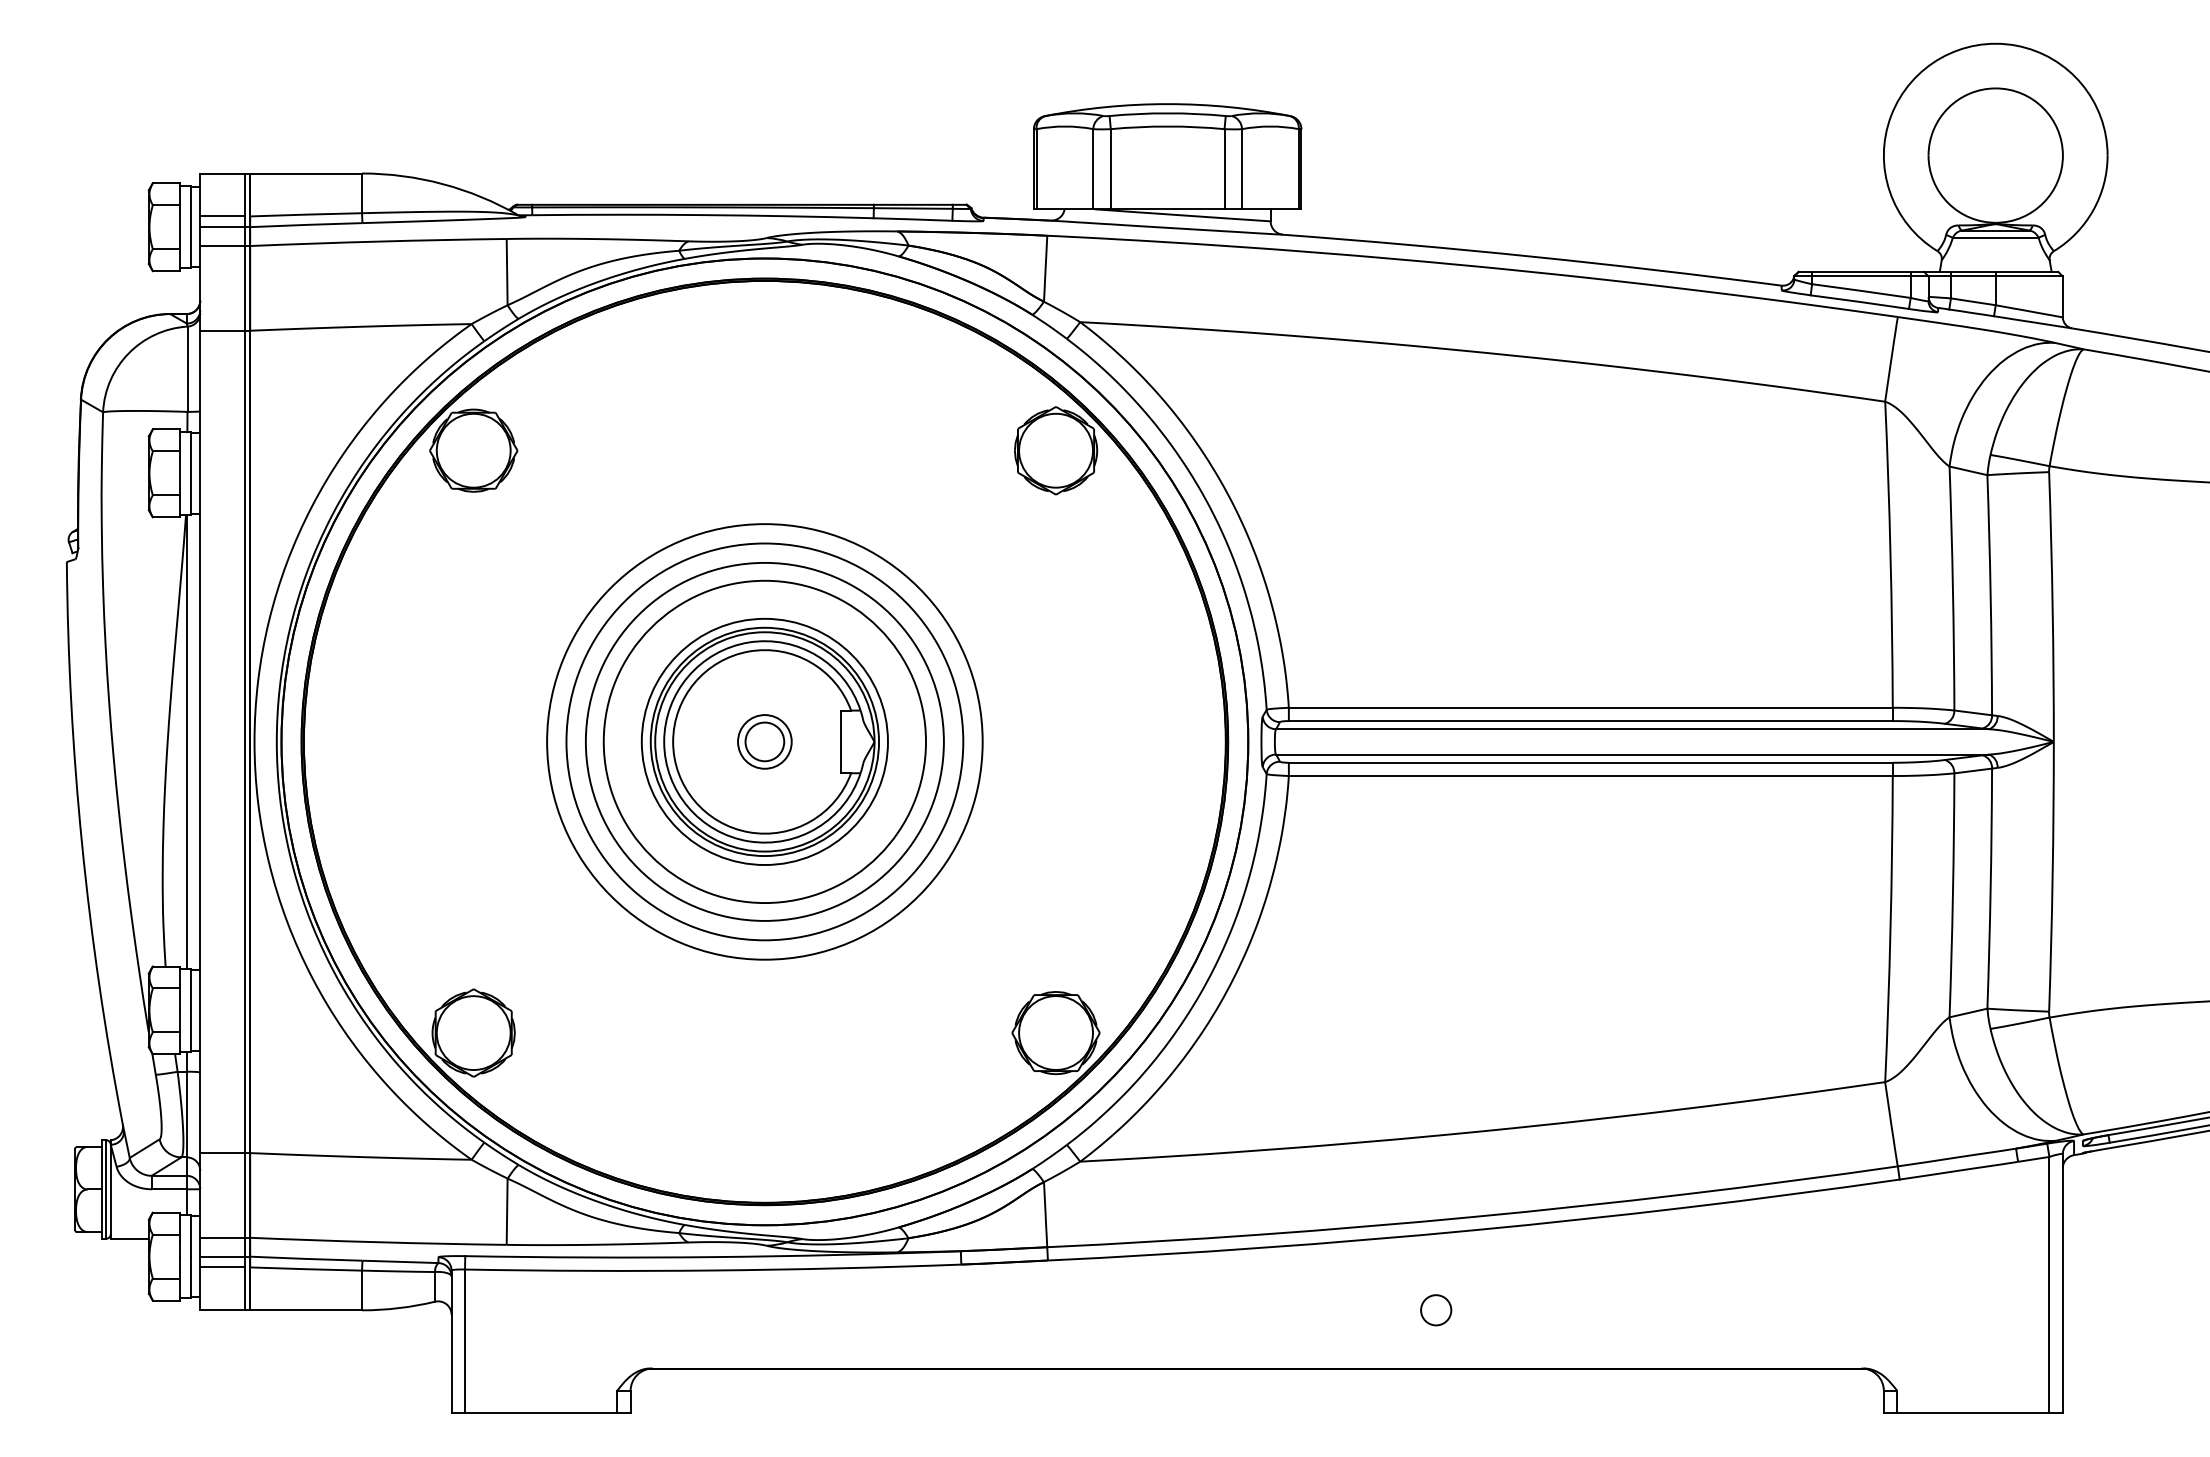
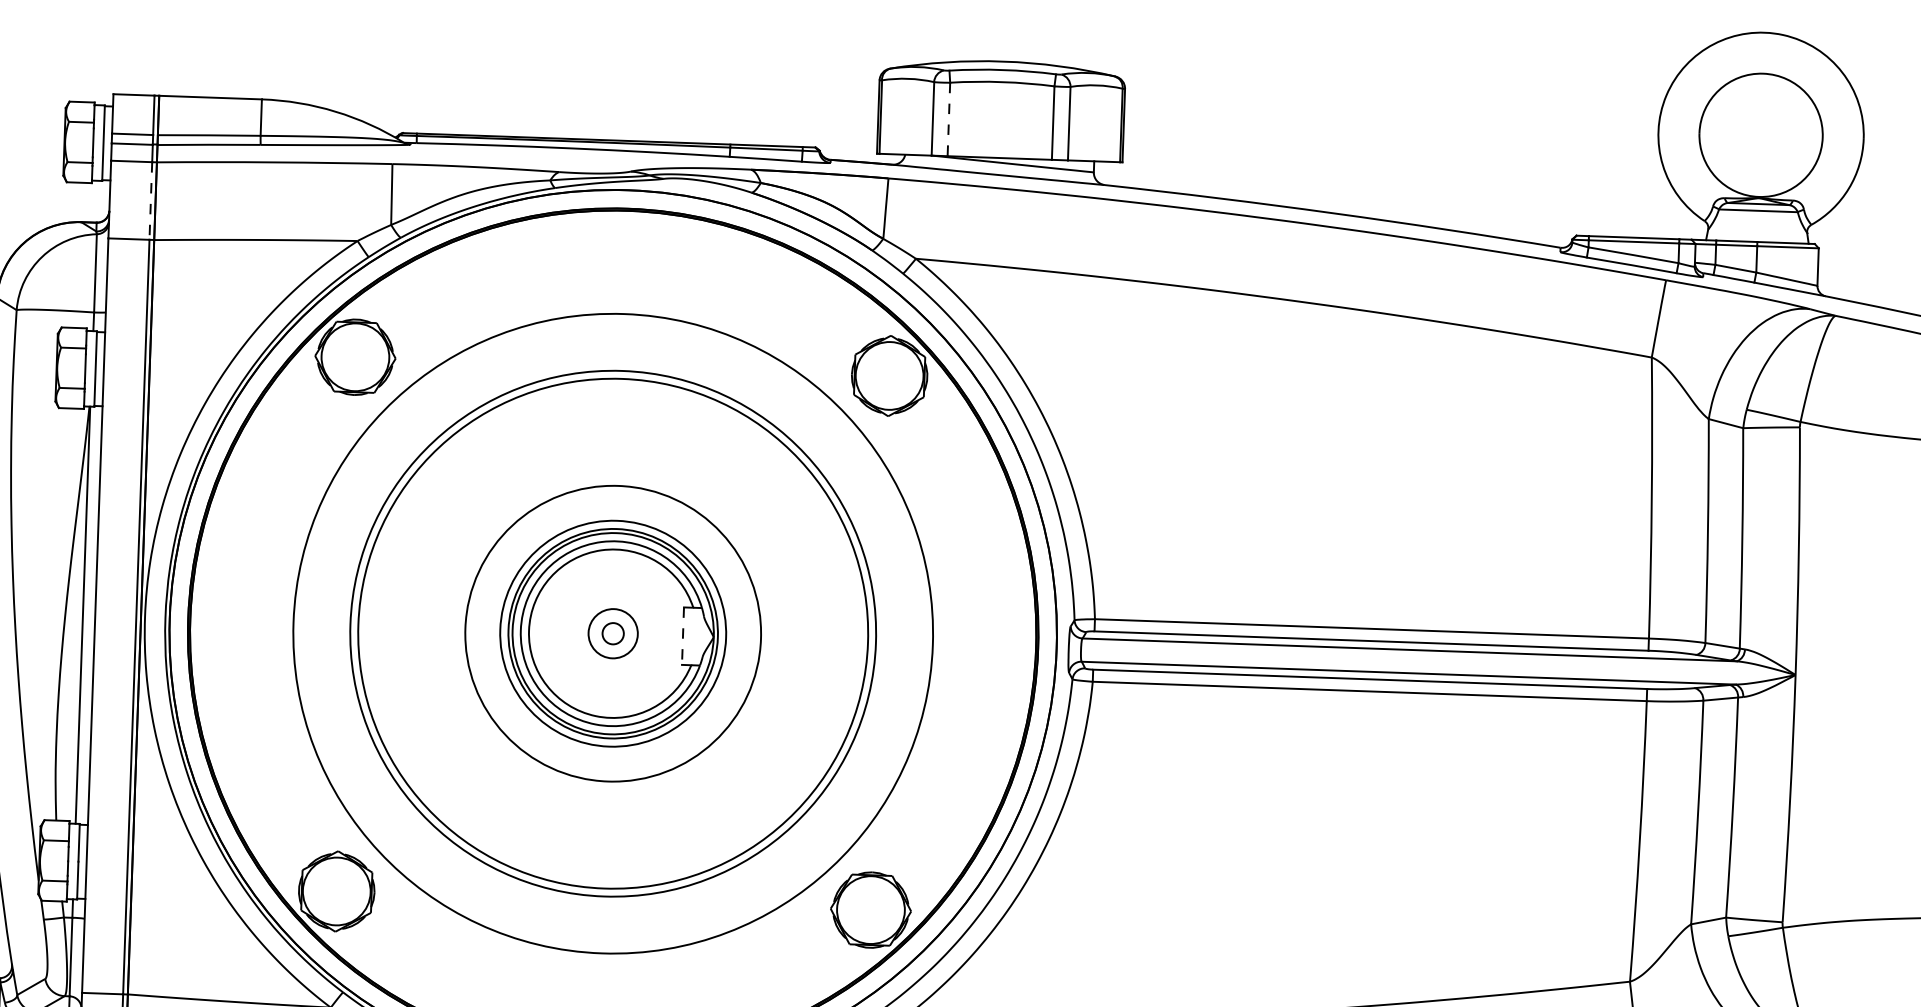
line: (1110, 169) -> (948, 119), solid -> dashed
line: (245, 288) -> (151, 201), solid -> dashed
circle: (764, 741) -> (612, 633), size x0.6
circle: (764, 741) -> (612, 633), size x1.4
circle: (764, 741) -> (612, 633), size x1.6
circle: (764, 741) -> (612, 633), size x1.6
line: (840, 742) -> (682, 636), solid -> dashed

